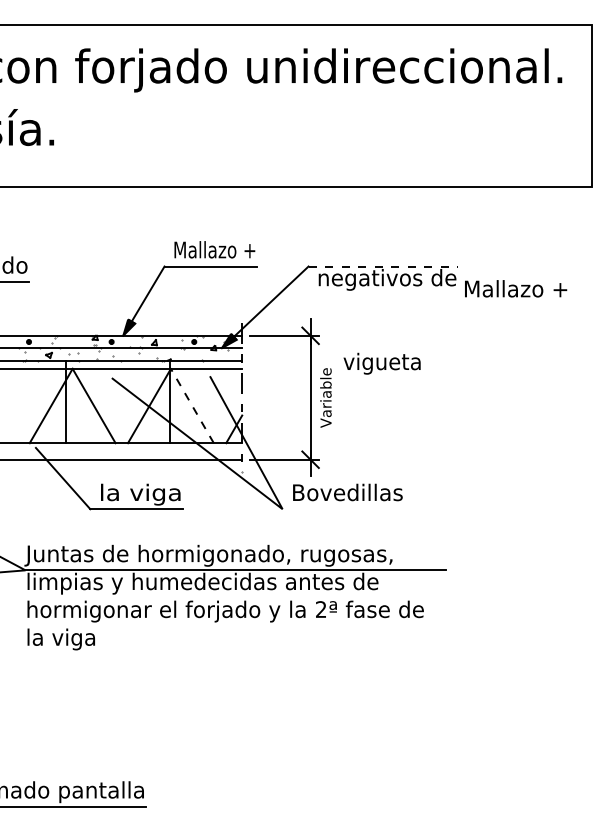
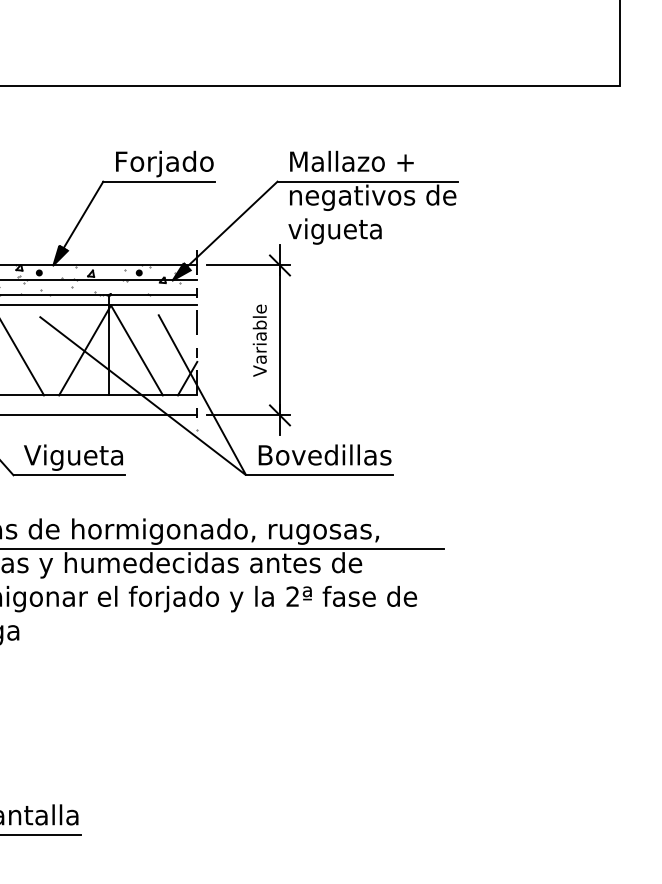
text: (214, 251) -> (163, 163), Mallazo + -> Forjado
line: (383, 266) -> (368, 181), dashed -> solid
text: (516, 288) -> (352, 161), moved
text: (381, 363) -> (334, 231), moved
text: (325, 397) -> (259, 340), moved
line: (192, 406) -> (137, 350), dashed -> solid
text: (139, 494) -> (73, 457), la viga -> Vigueta
line: (342, 509) -> (318, 475), added

